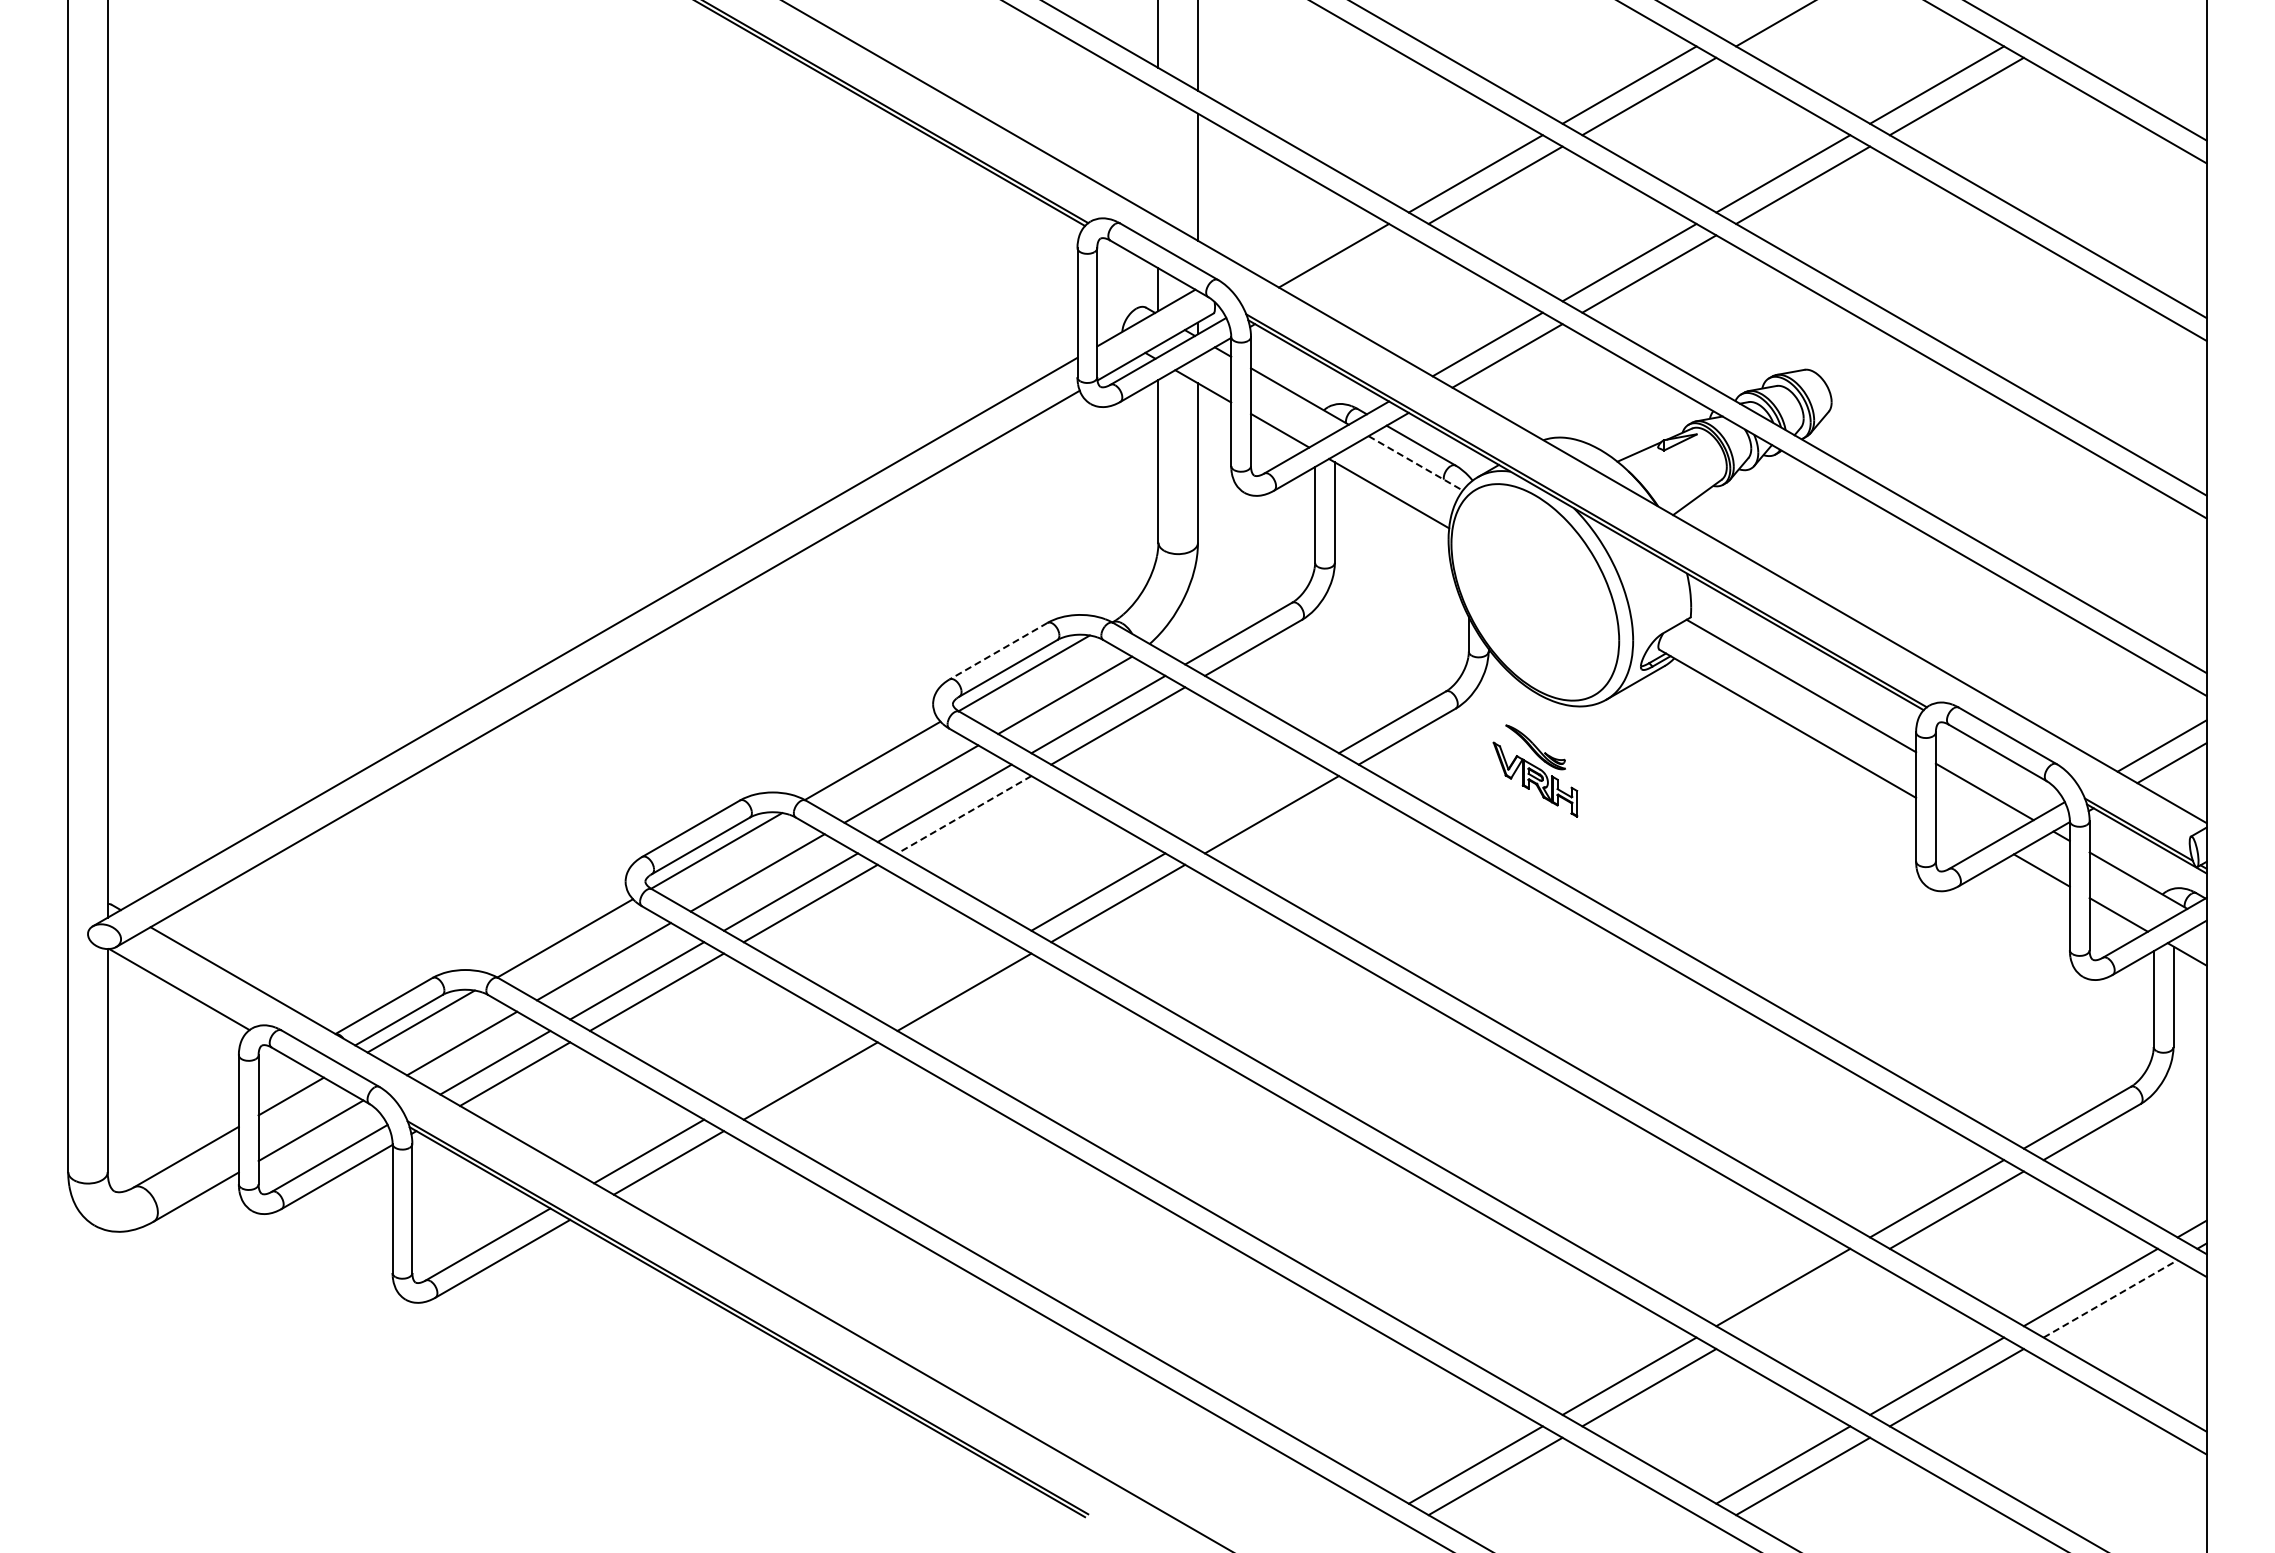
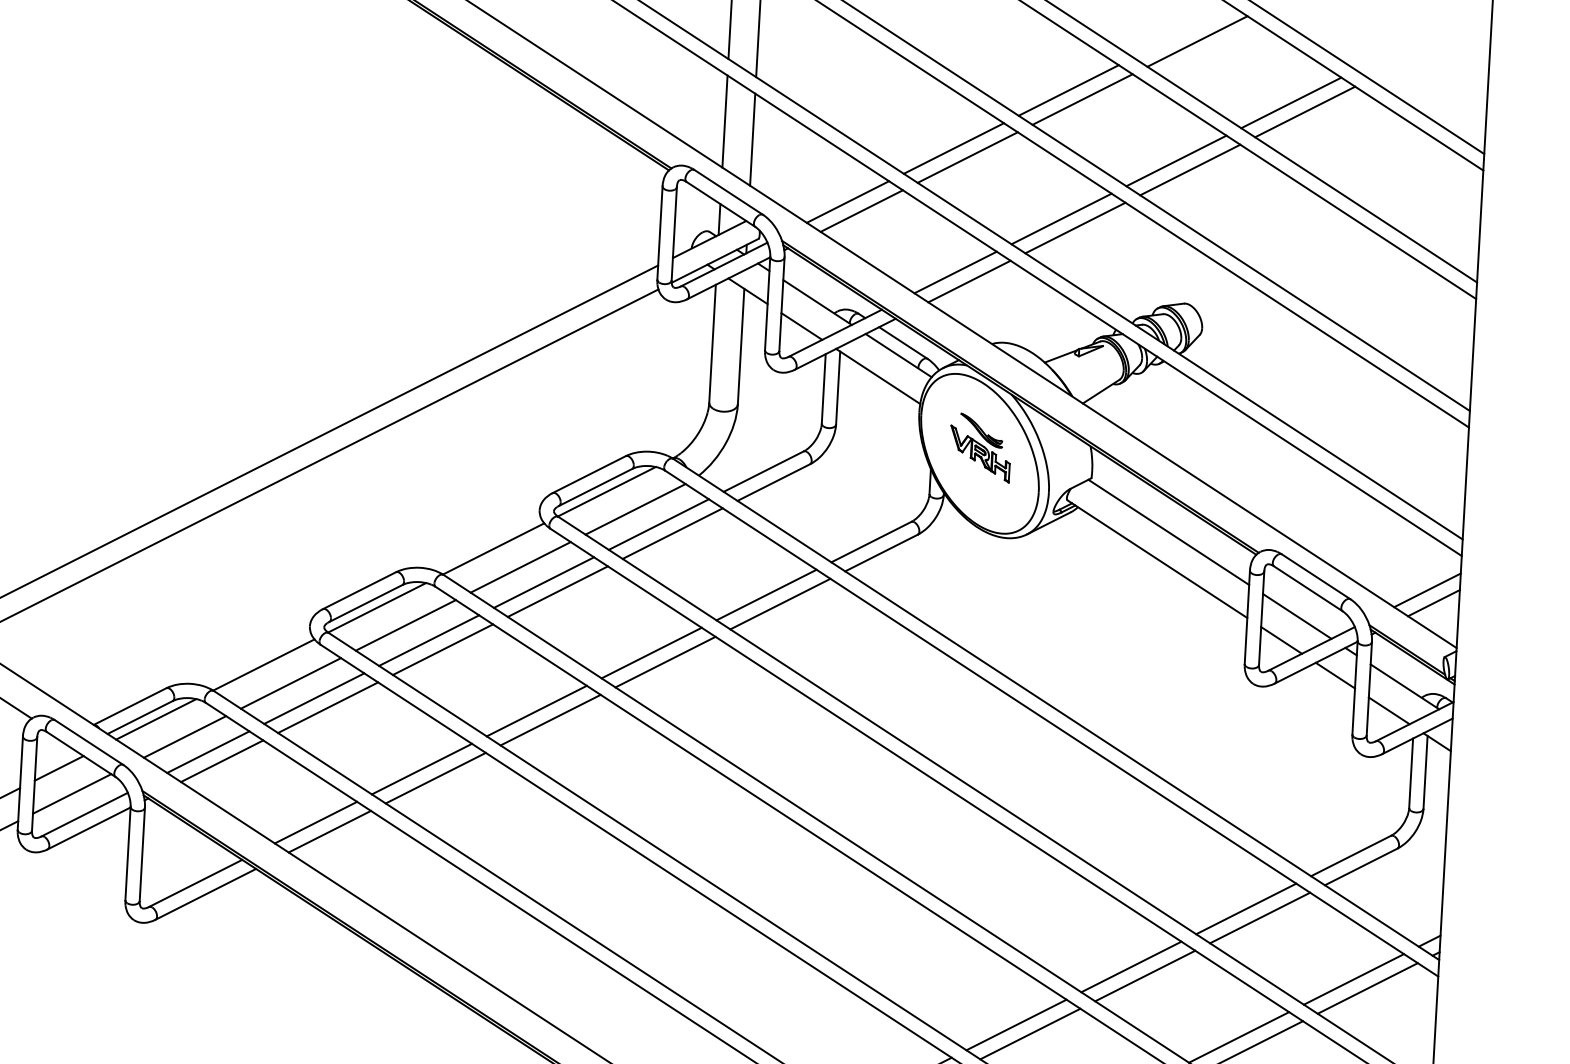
line: (1158, 153) -> (725, 120), added
line: (1353, 266) -> (861, 210), added
line: (1416, 463) -> (899, 355), dashed -> solid
line: (998, 651) -> (589, 474), dashed -> solid
part: (1535, 770) -> (980, 447), moved
line: (1252, 803) -> (766, 595), added
line: (964, 815) -> (557, 592), dashed -> solid
line: (1964, 825) -> (1281, 639), added
line: (944, 980) -> (536, 710), added
line: (790, 1069) -> (421, 769), added
line: (1803, 1298) -> (1145, 975), added
line: (2111, 1298) -> (1368, 988), dashed -> solid

